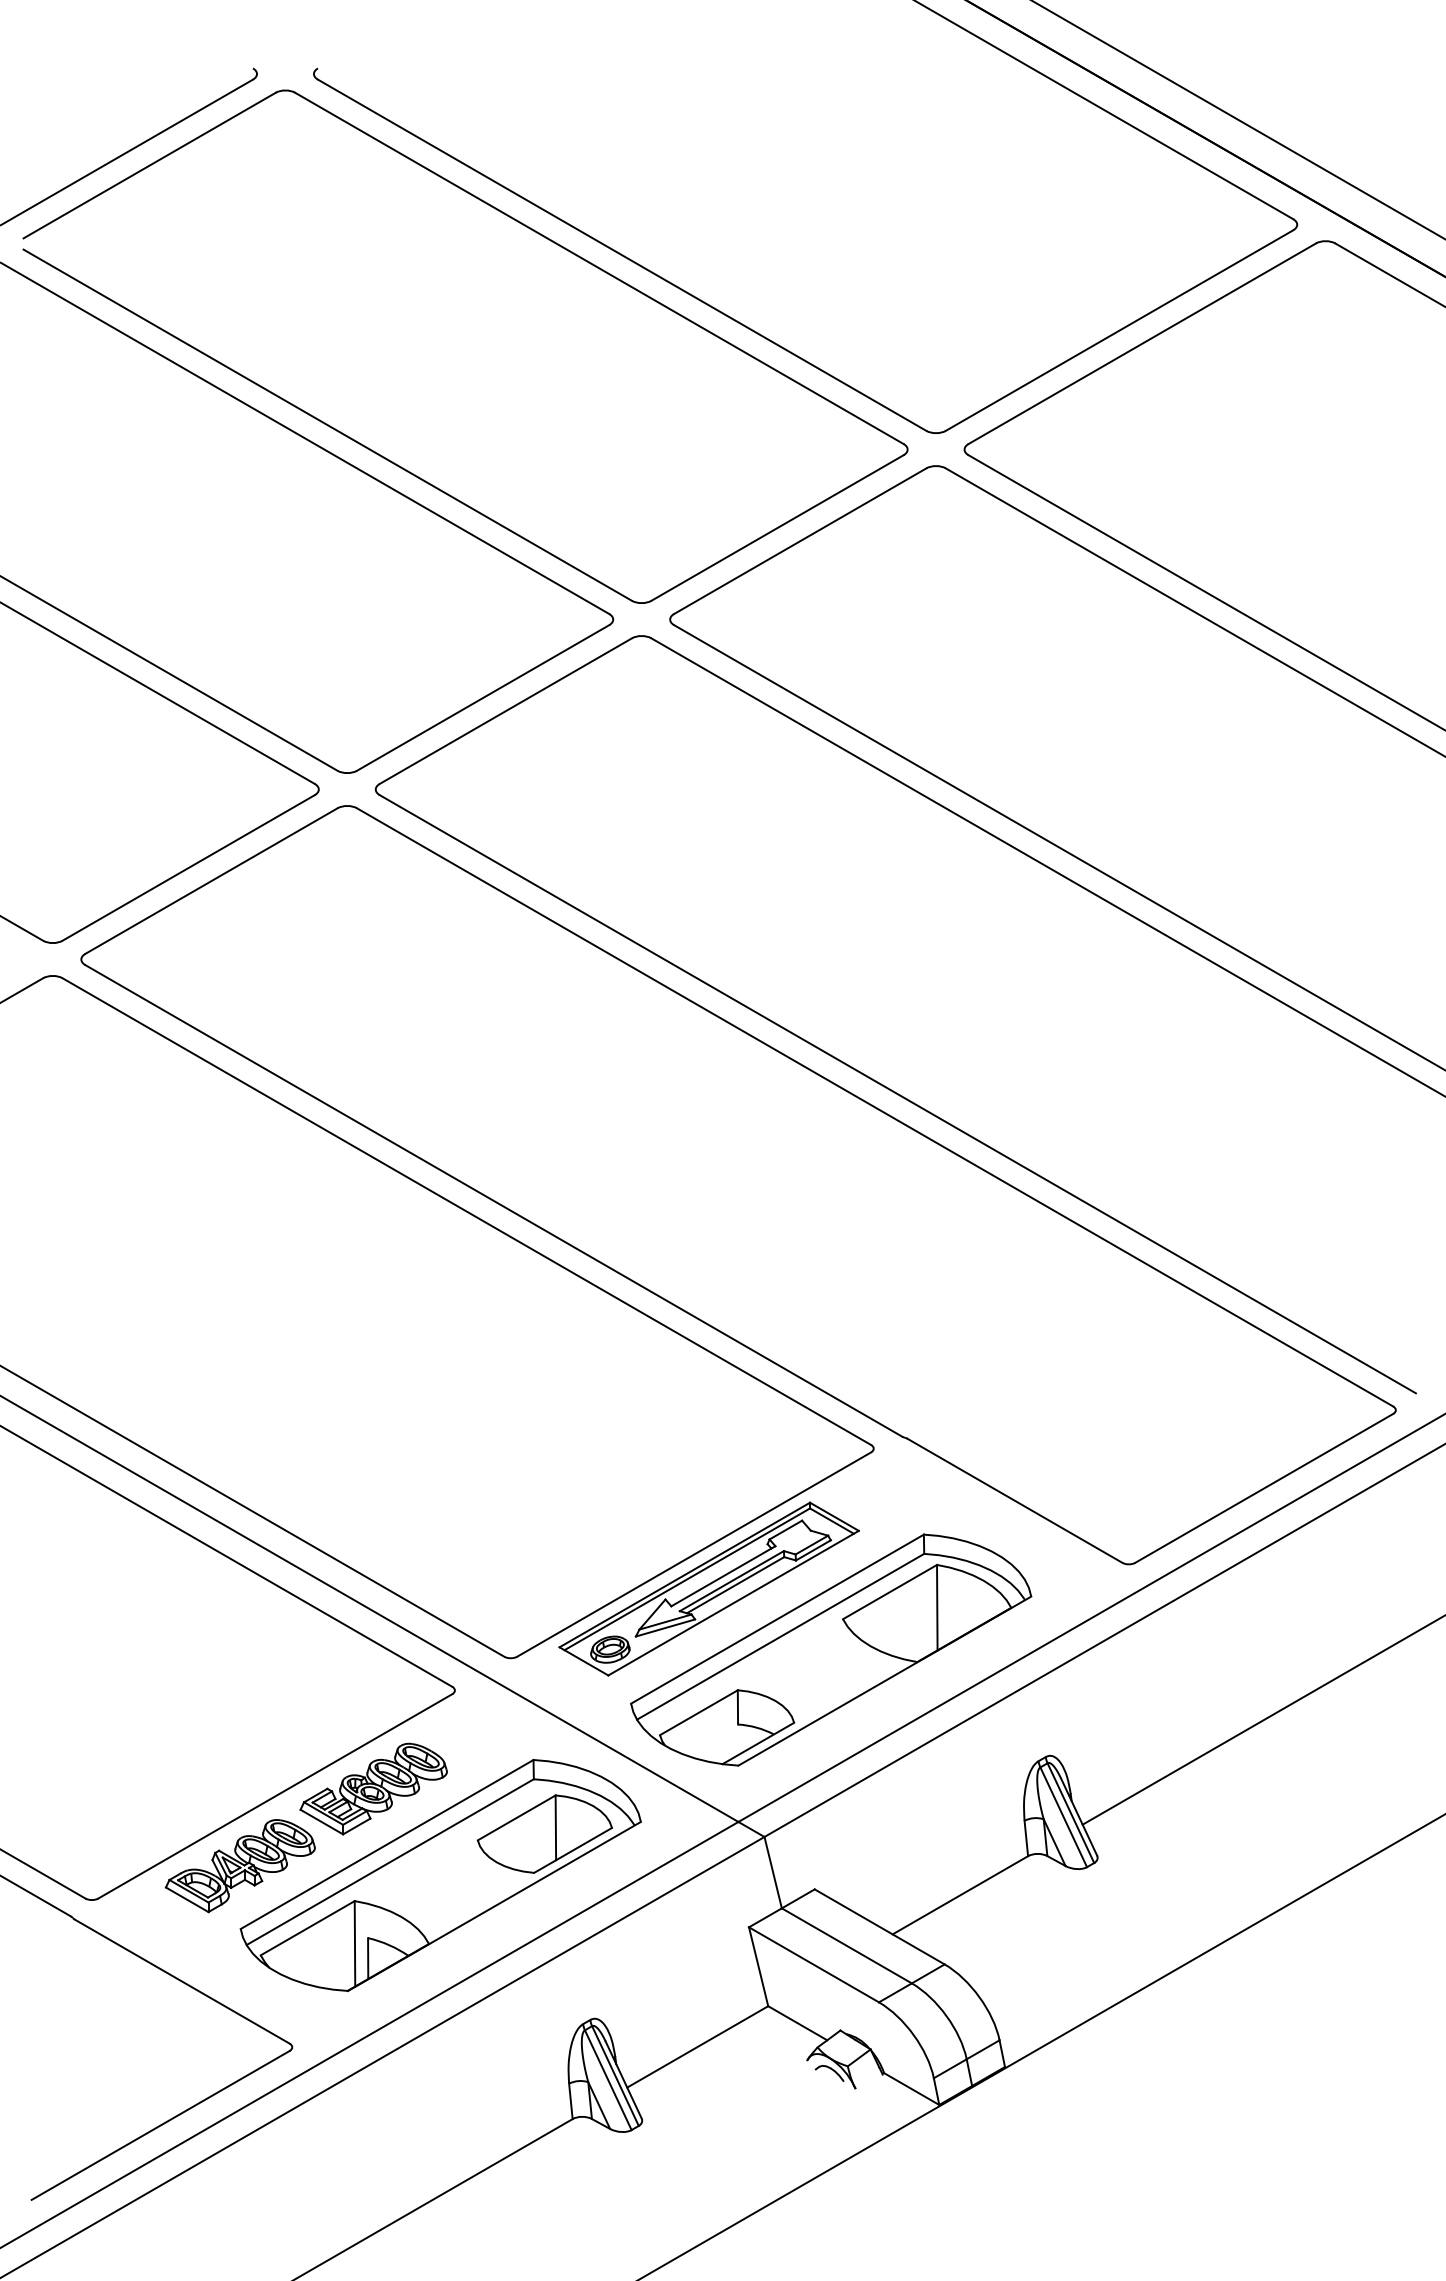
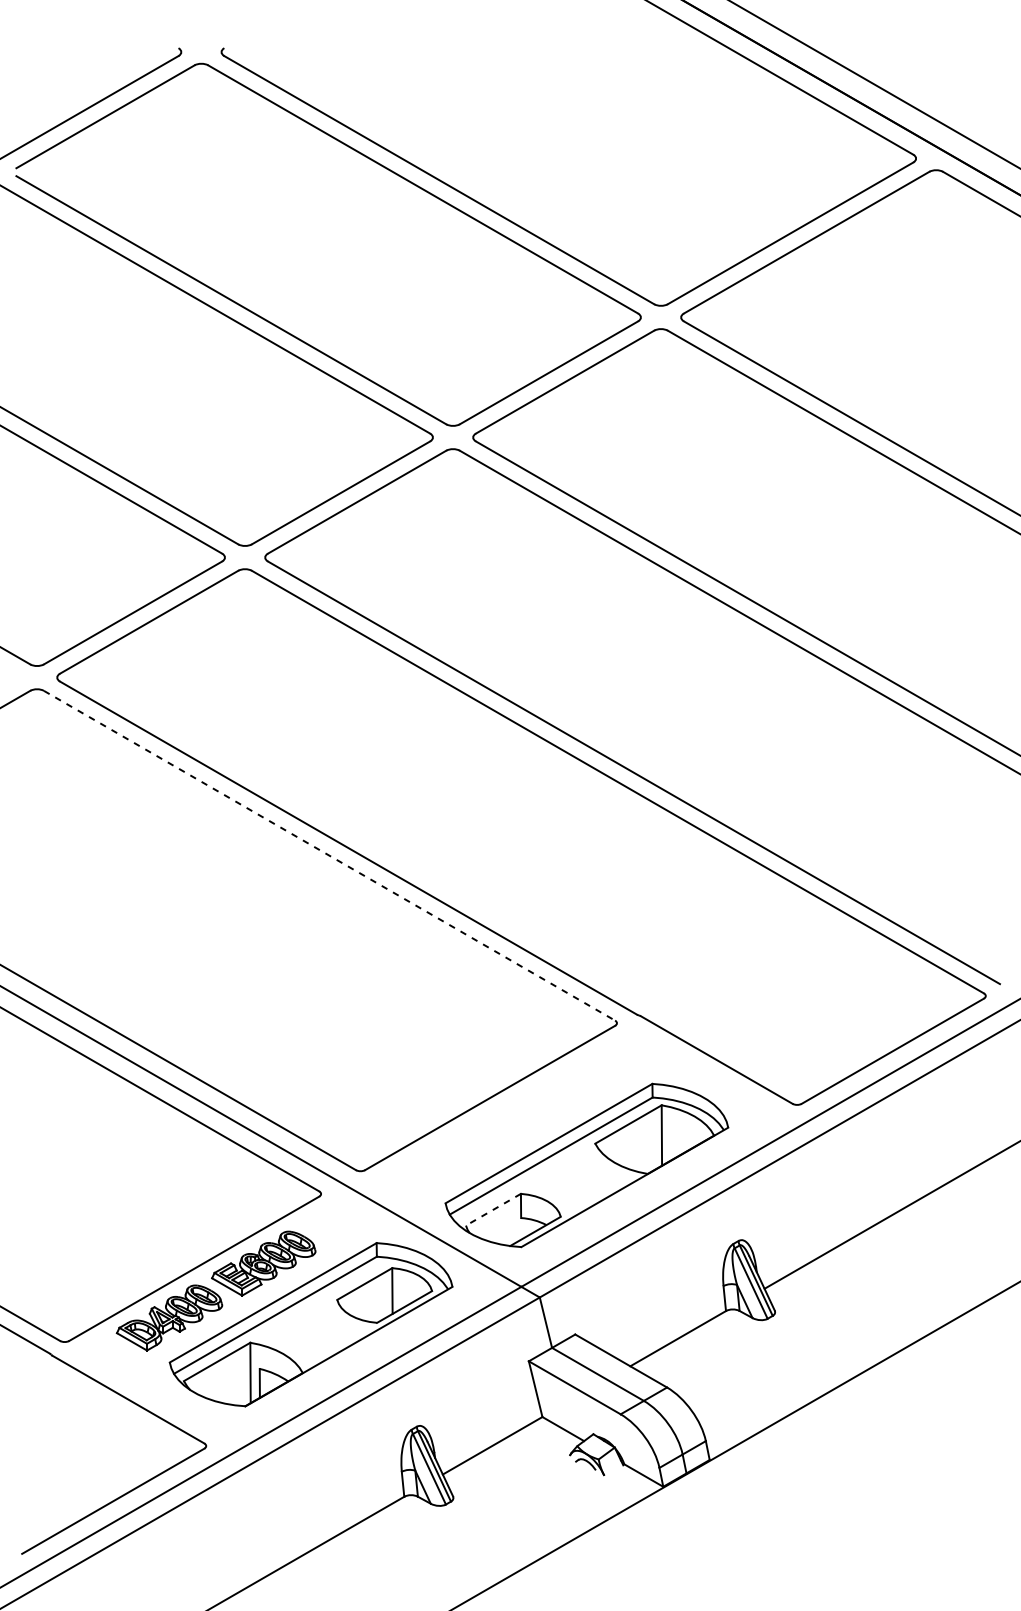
line: (466, 1211) -> (329, 855), solid -> dashed
part: (708, 1588) -> (500, 1121), removed
line: (698, 1712) -> (493, 1209), solid -> dashed

